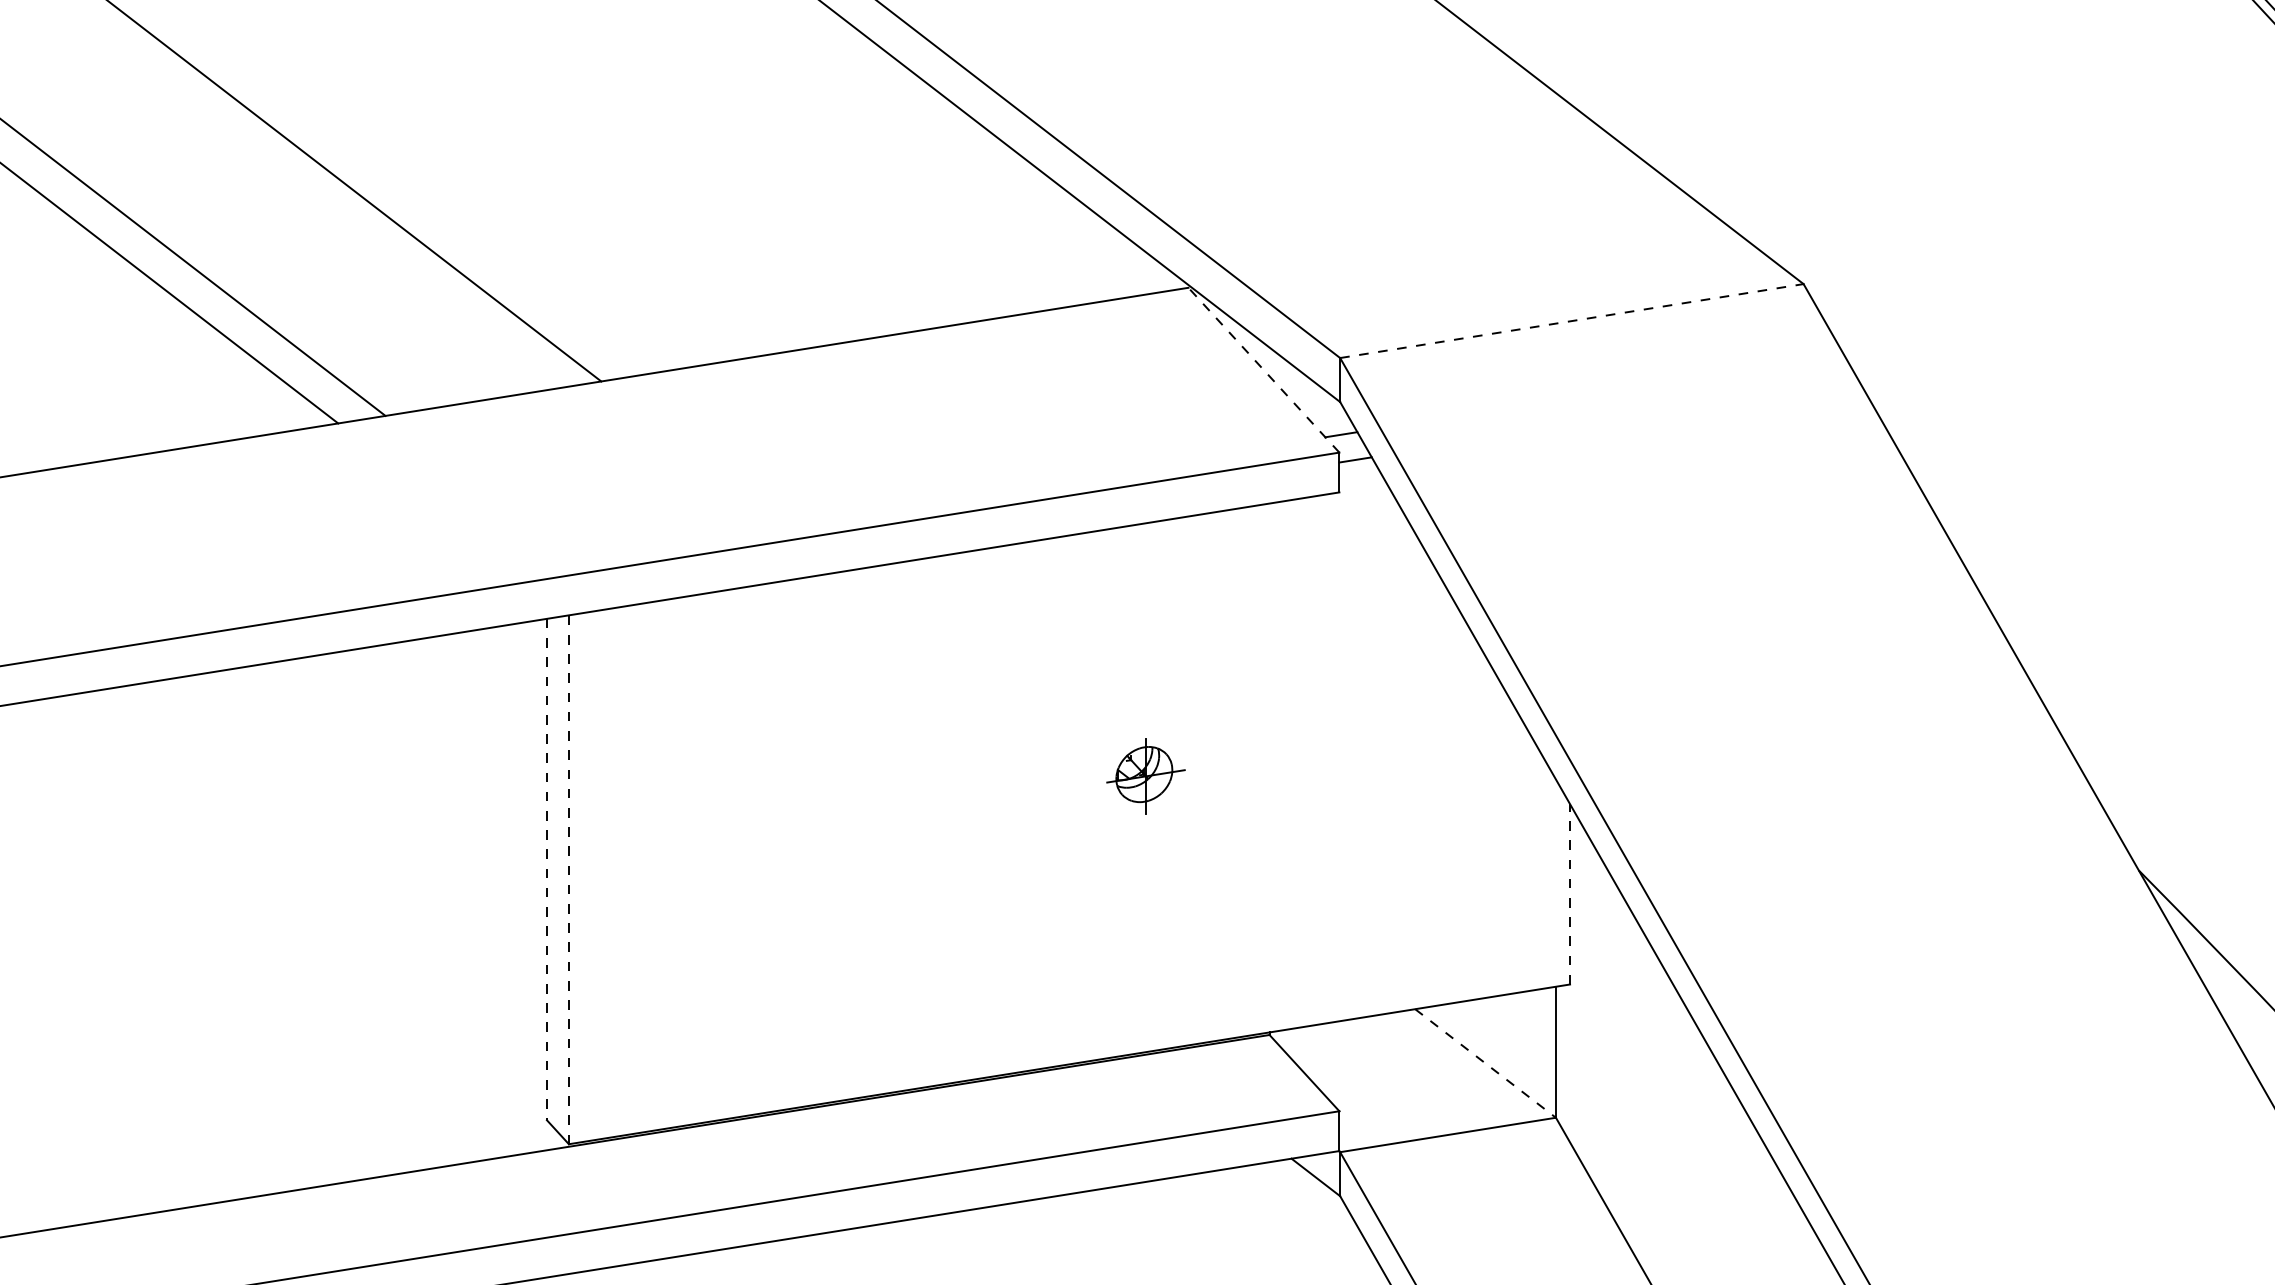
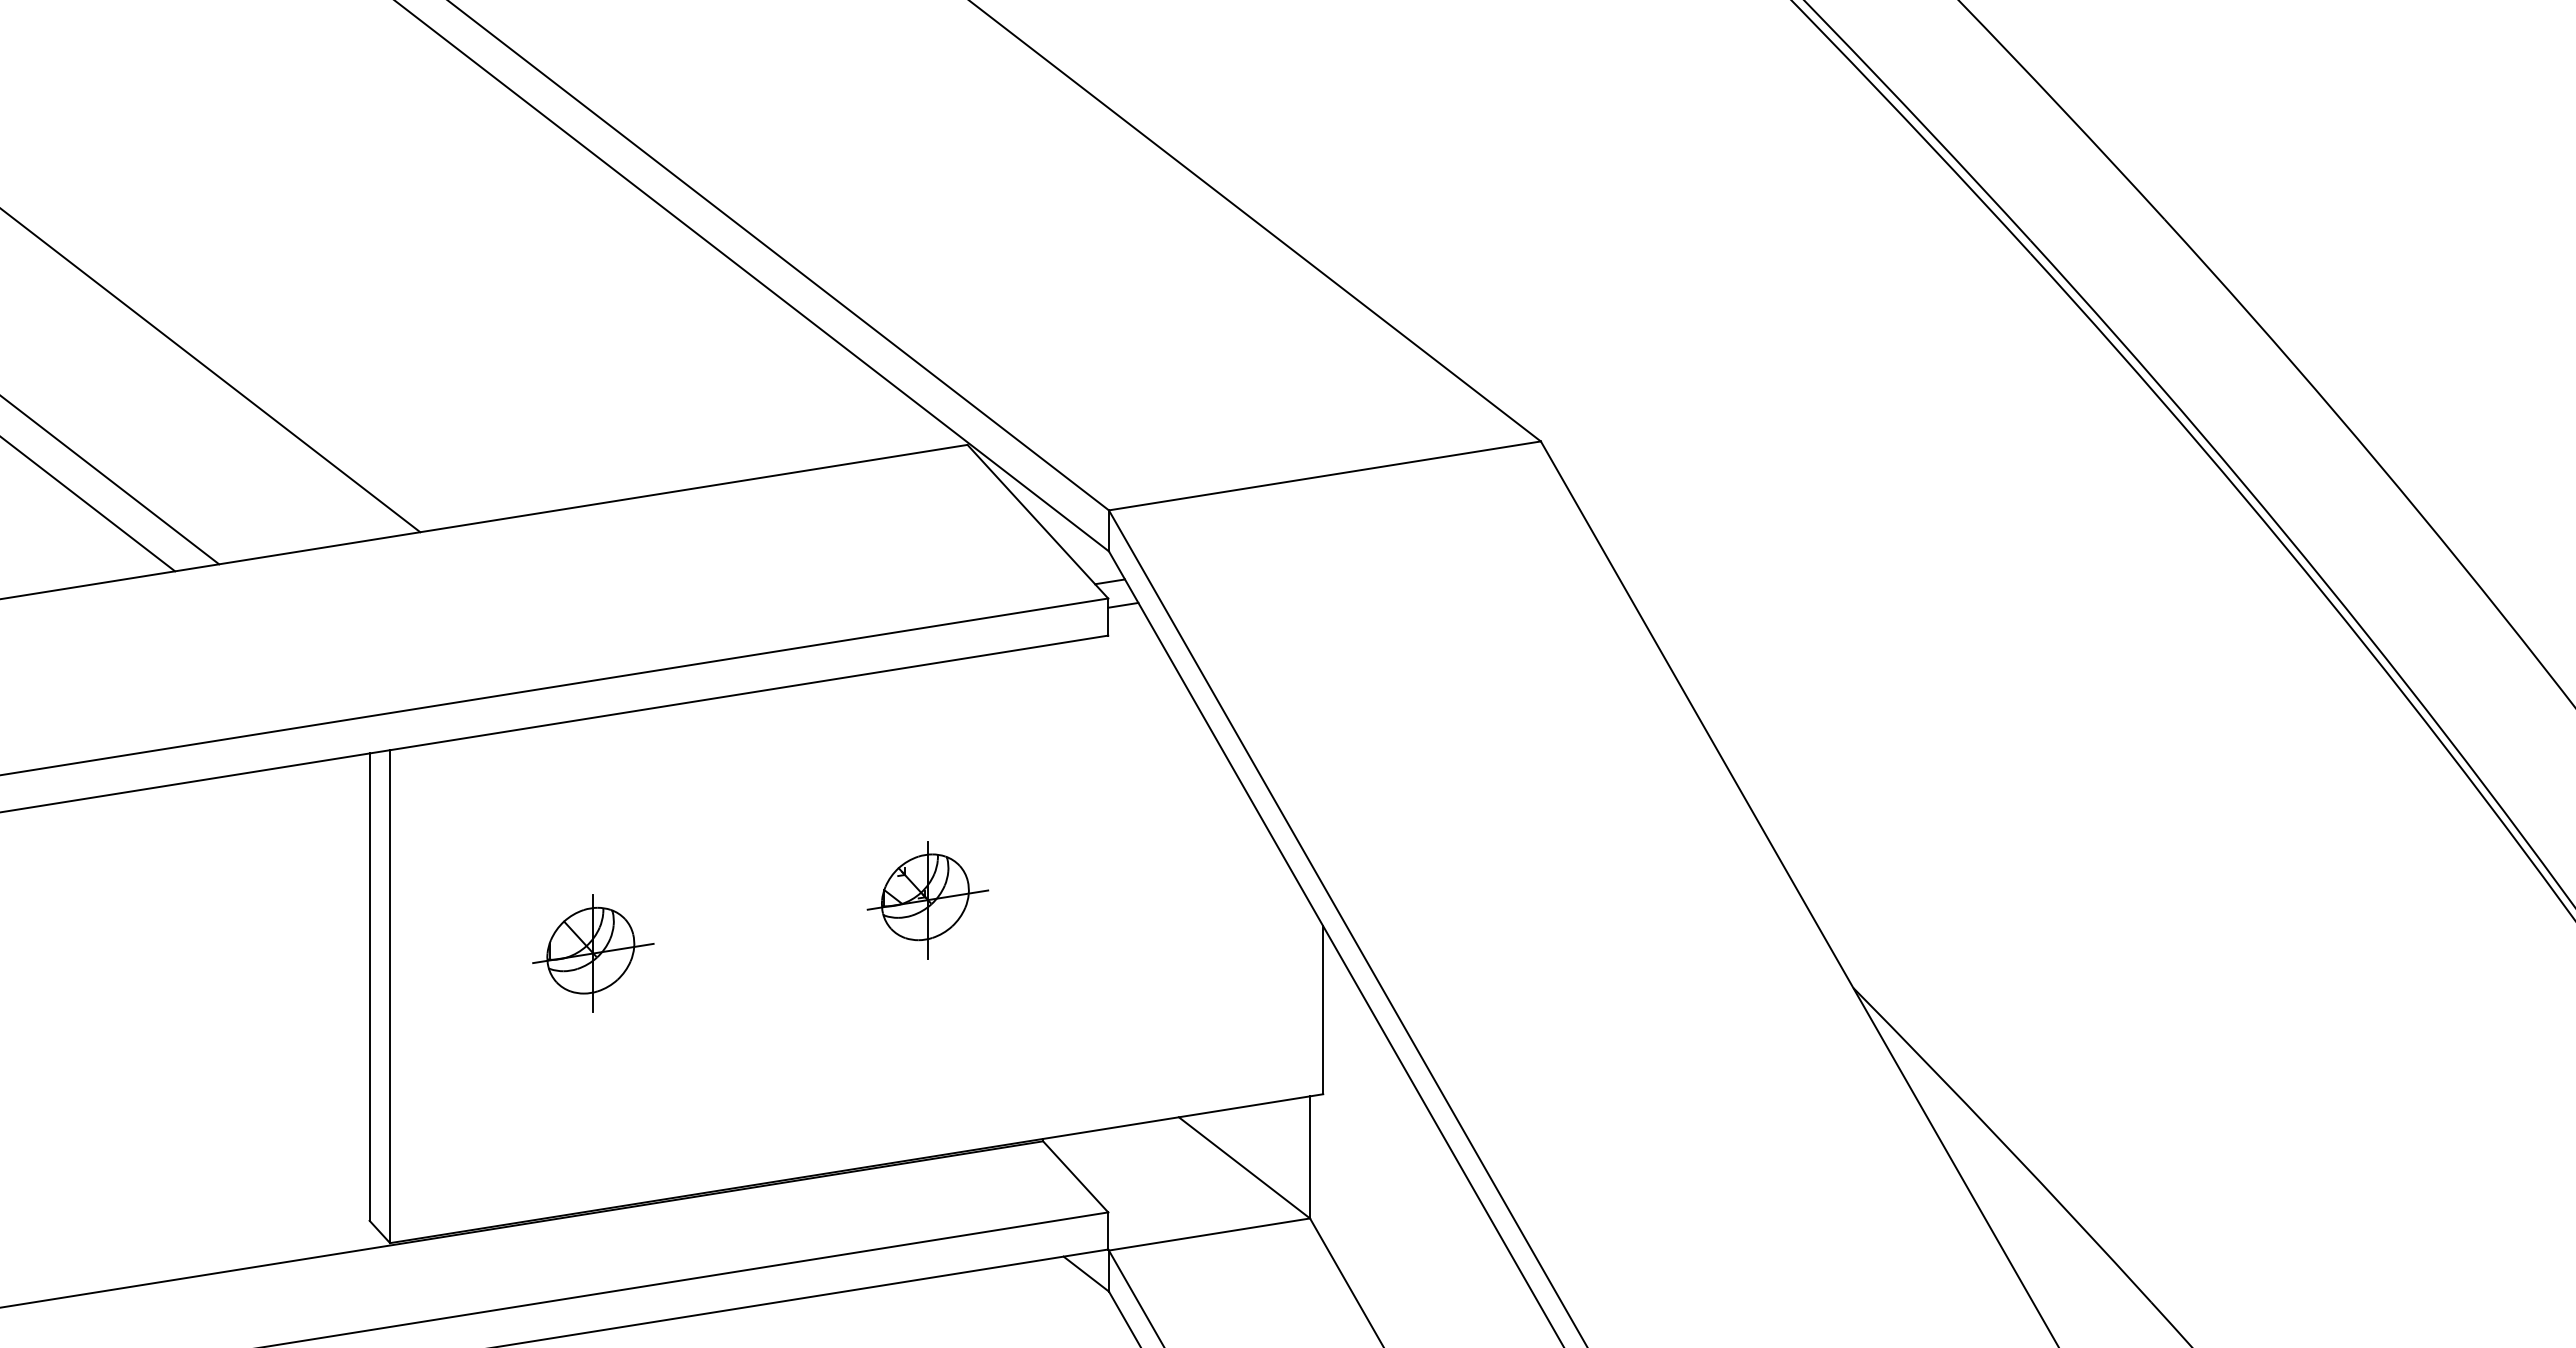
line: (1571, 320) -> (1324, 475), dashed -> solid
line: (1263, 369) -> (1037, 521), dashed -> solid
part: (1145, 776) -> (927, 900), size x1.67
part: (787, 833) -> (593, 953), added
line: (546, 869) -> (369, 987), dashed -> solid
line: (569, 879) -> (390, 996), dashed -> solid
line: (1570, 893) -> (1323, 1009), dashed -> solid
line: (1485, 1063) -> (1244, 1167), dashed -> solid

